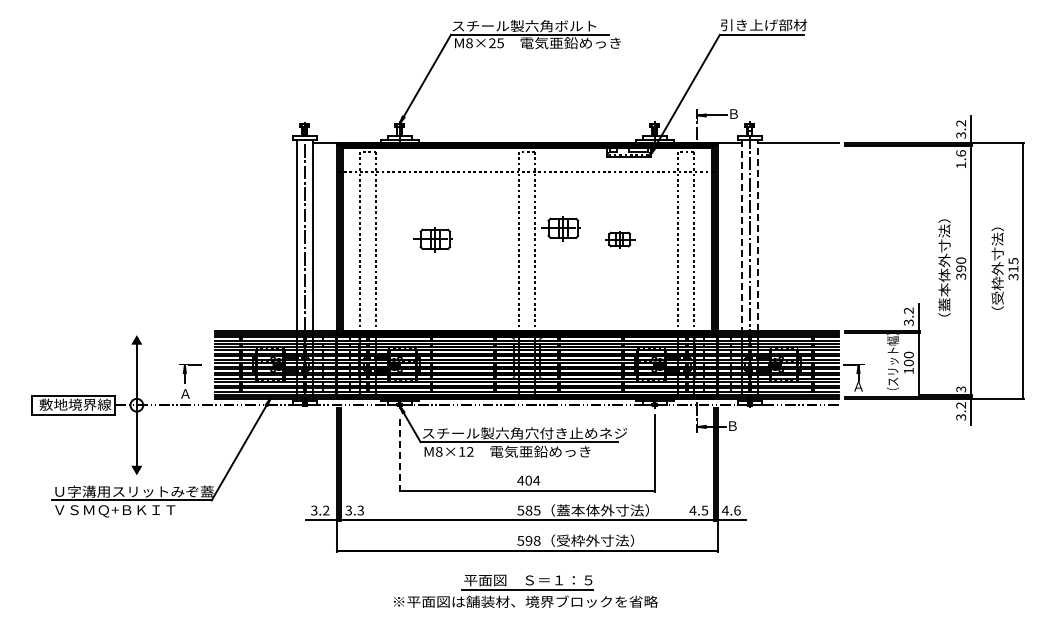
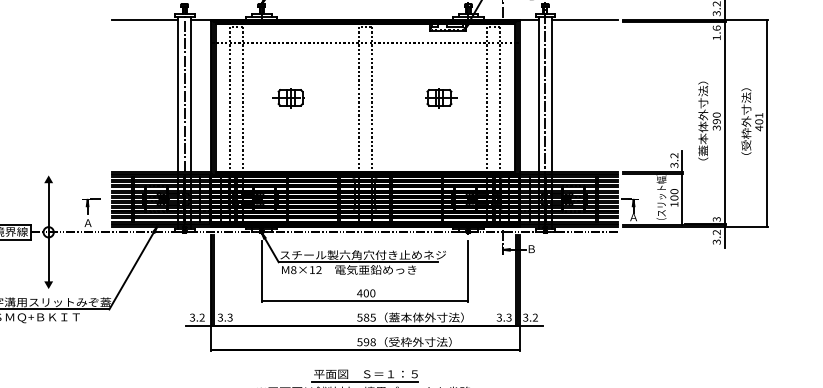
line: (255, 143) -> (144, 20), added
part: (560, 228) -> (392, 89), removed
line: (757, 234) -> (551, 93), dashed -> solid
line: (741, 235) -> (538, 94), dashed -> solid
part: (621, 239) -> (441, 97), size x1.43
text: (1013, 269) -> (759, 122), 315 -> 401
line: (399, 452) -> (261, 270), dashed -> solid
text: (536, 480) -> (372, 293), 404 -> 400
text: (698, 510) -> (503, 317), 4.5 -> 3.3
text: (730, 510) -> (529, 317), 4.6 -> 3.2

